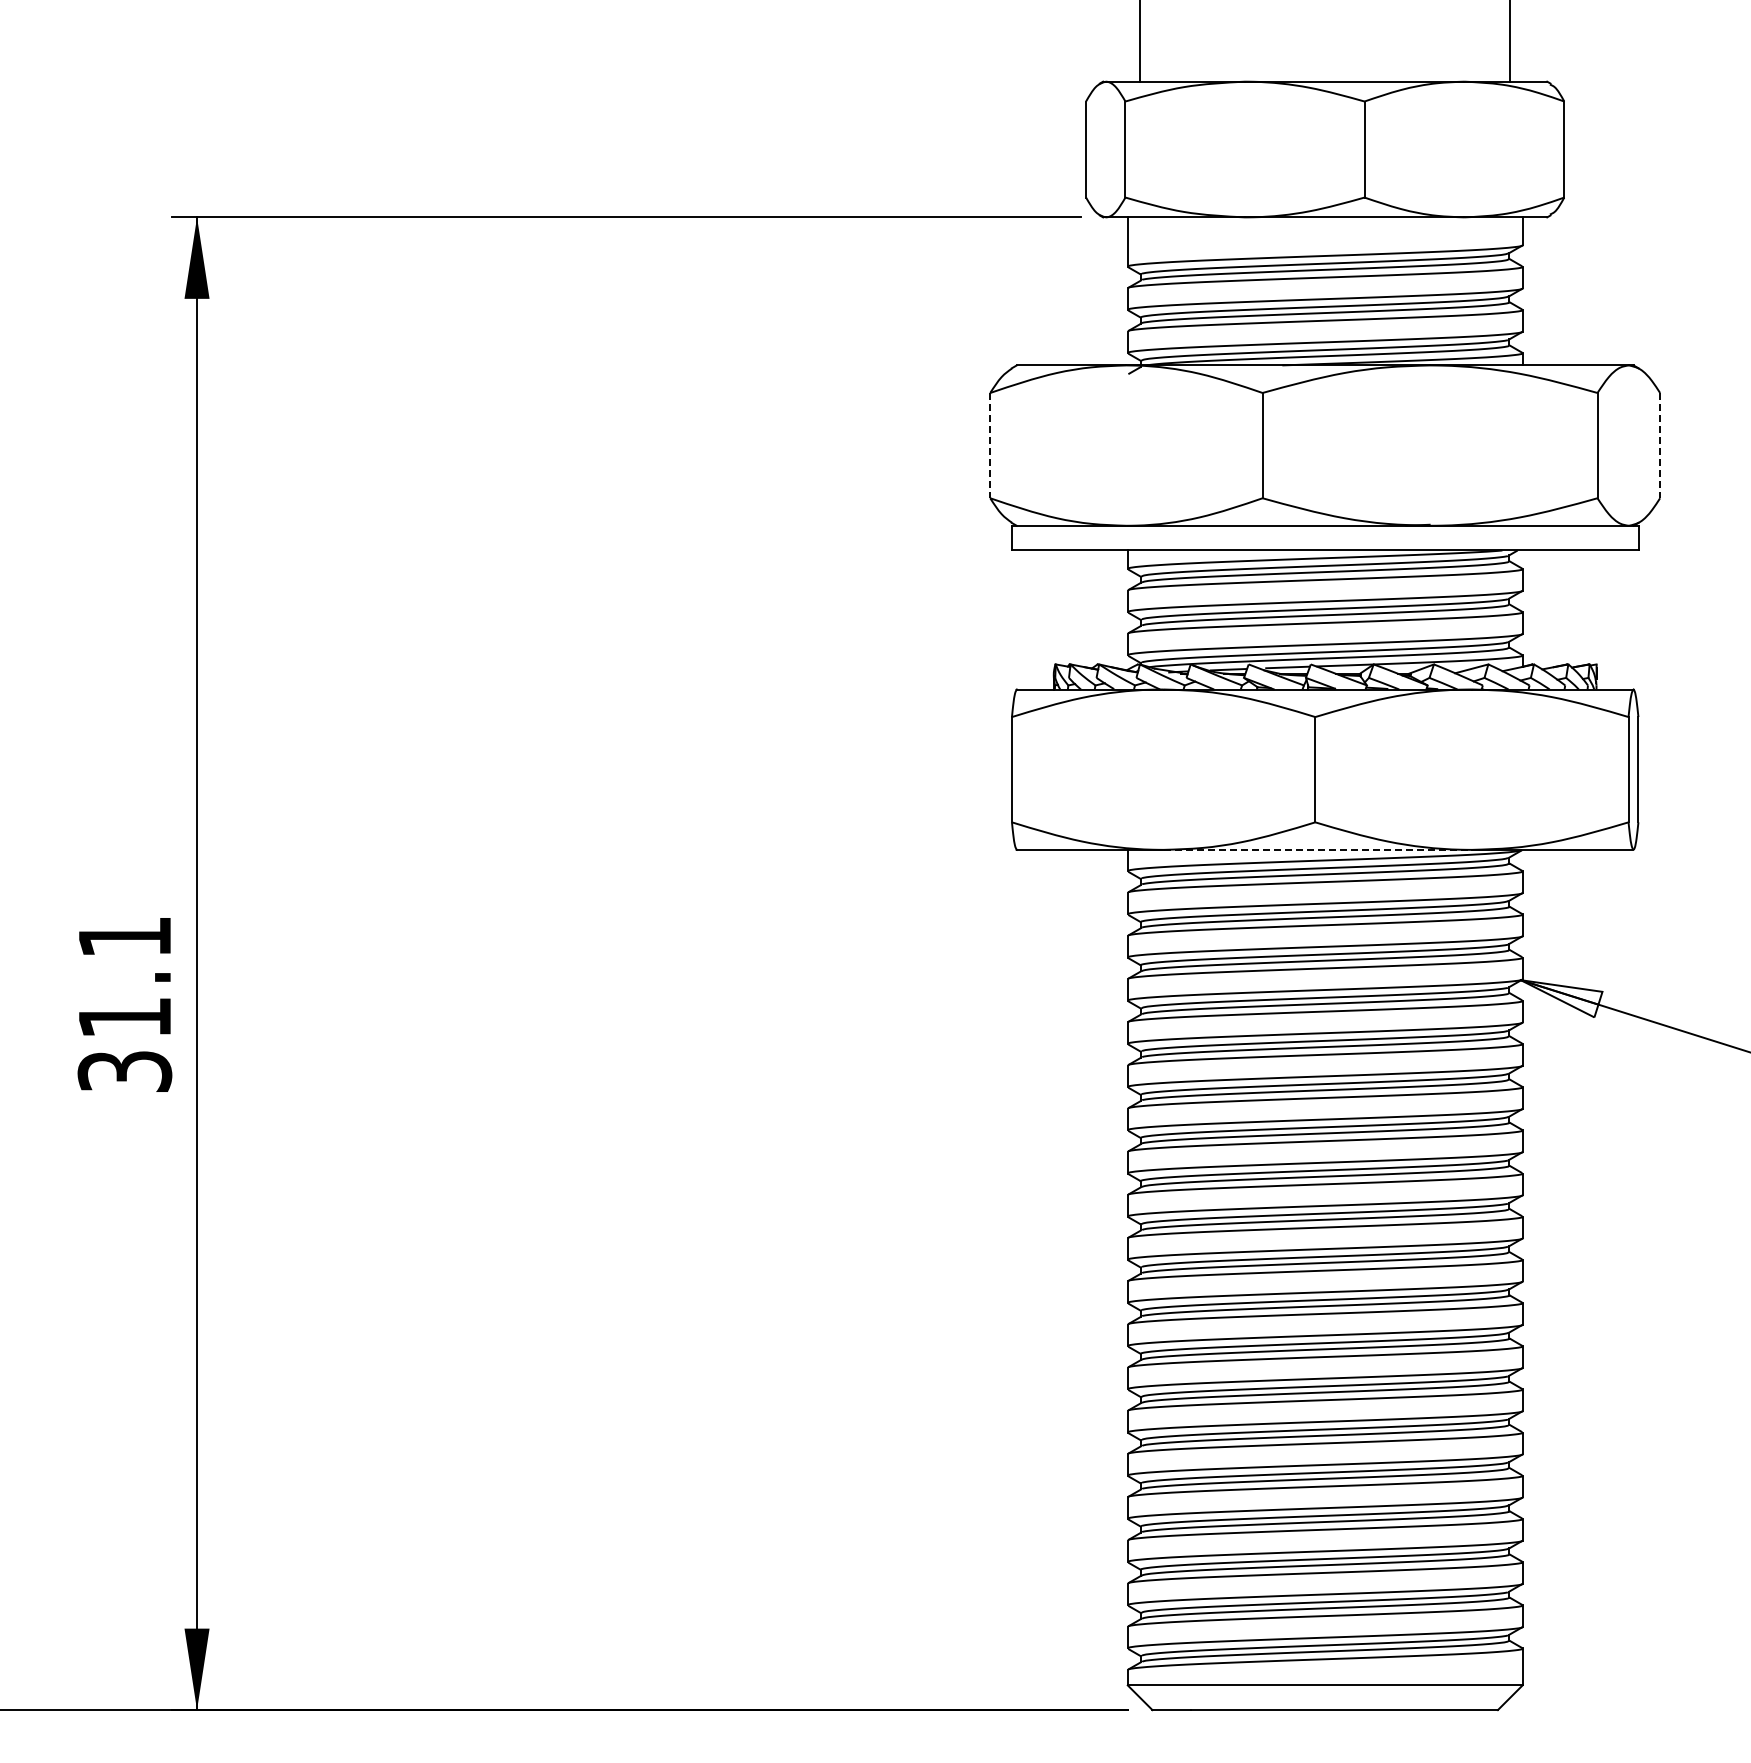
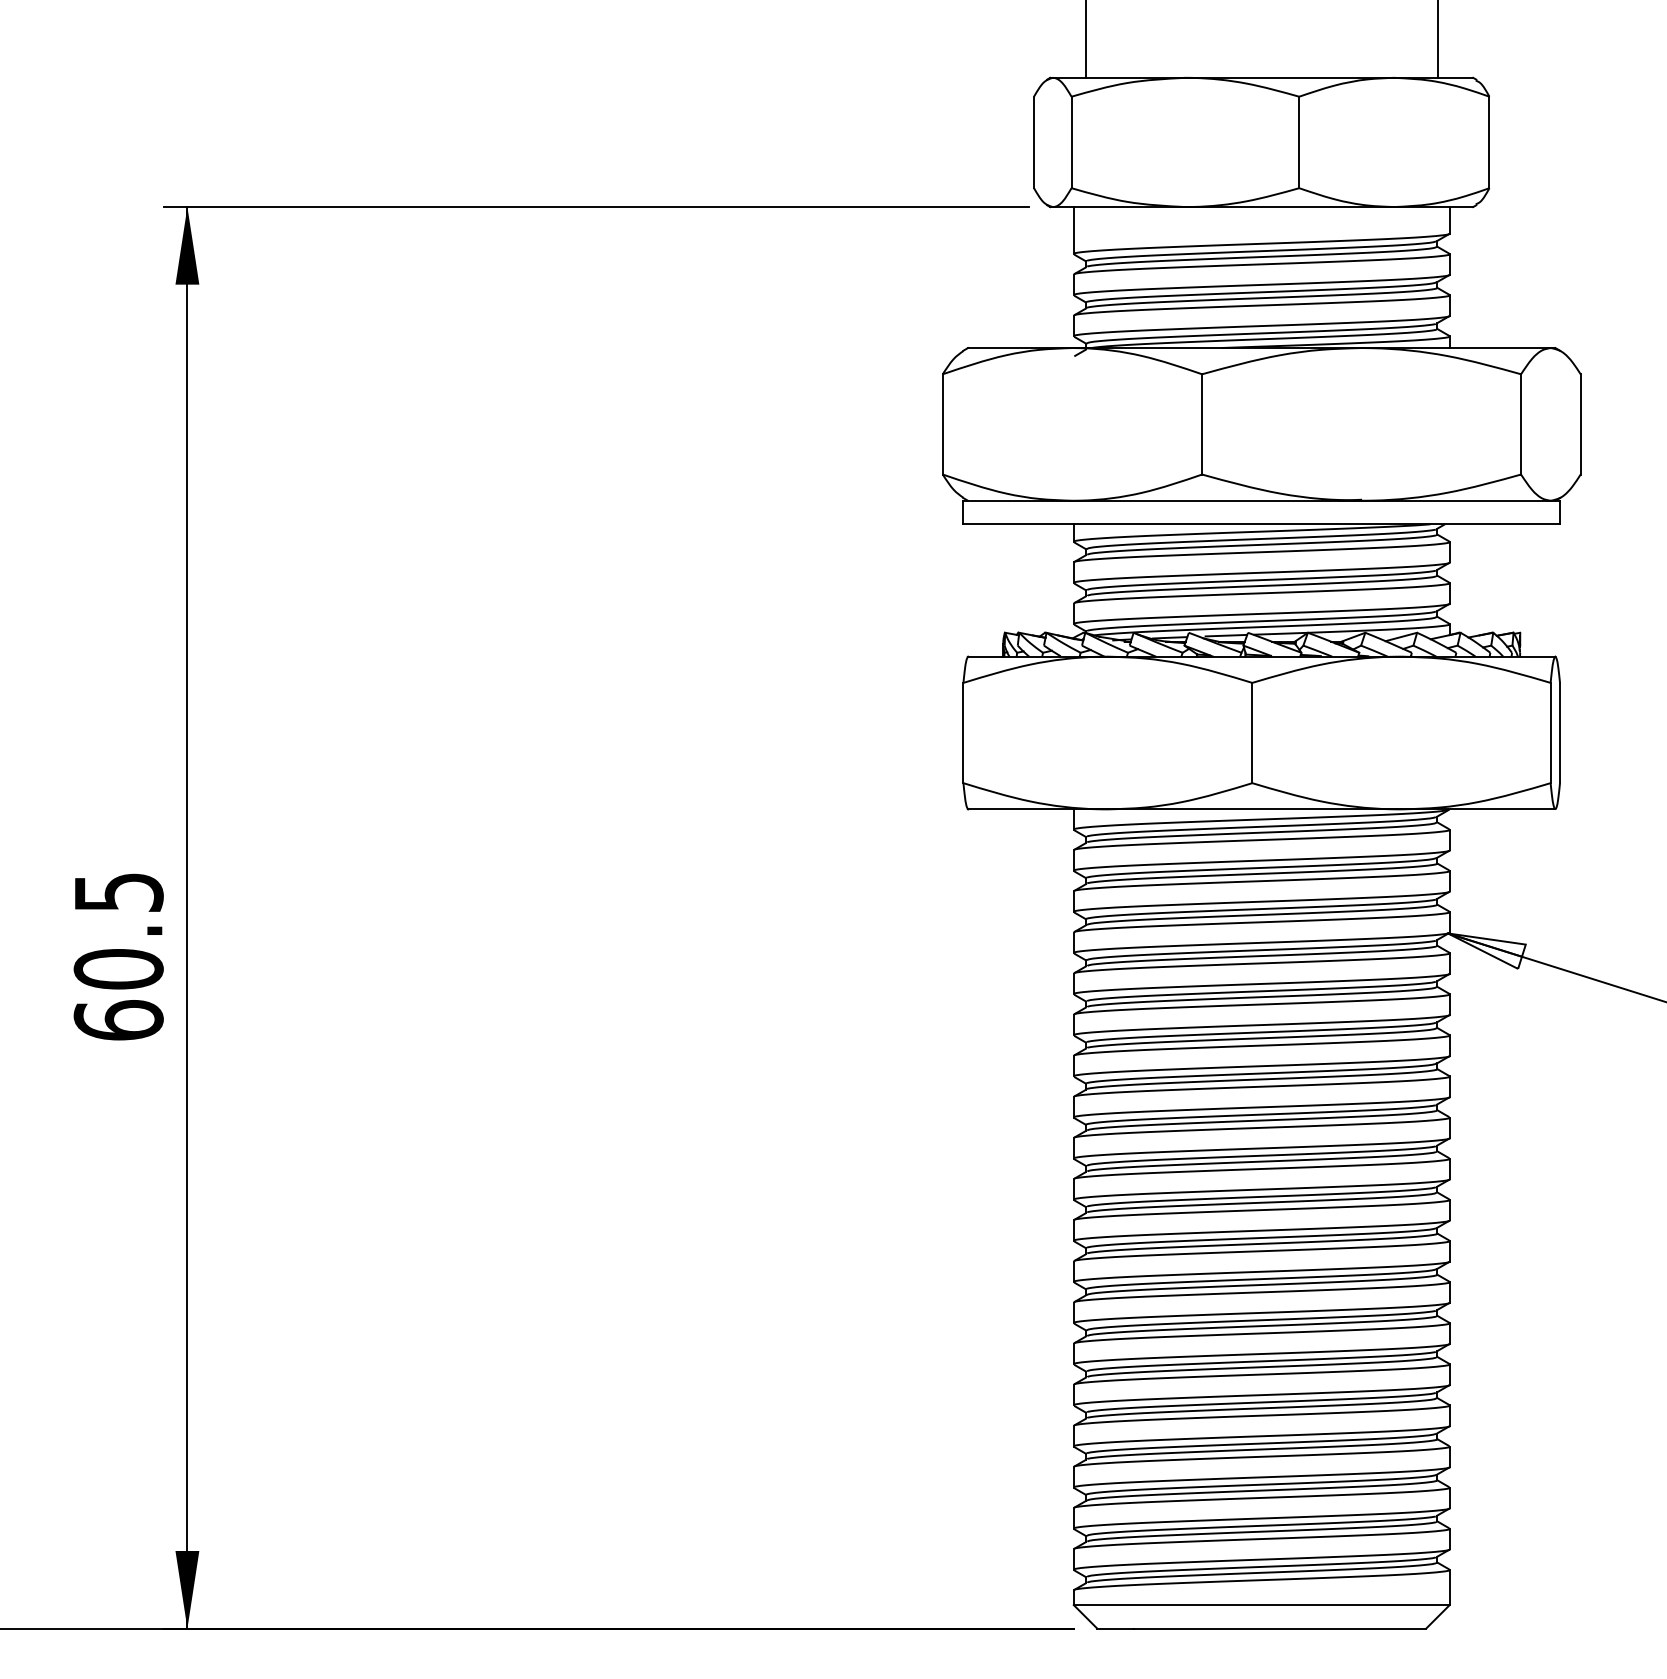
line: (990, 445) -> (943, 424), dashed -> solid
line: (1660, 445) -> (1581, 424), dashed -> solid
line: (1318, 849) -> (1255, 809), dashed -> solid
text: (124, 1004) -> (118, 956), 31.1 -> 60.5

